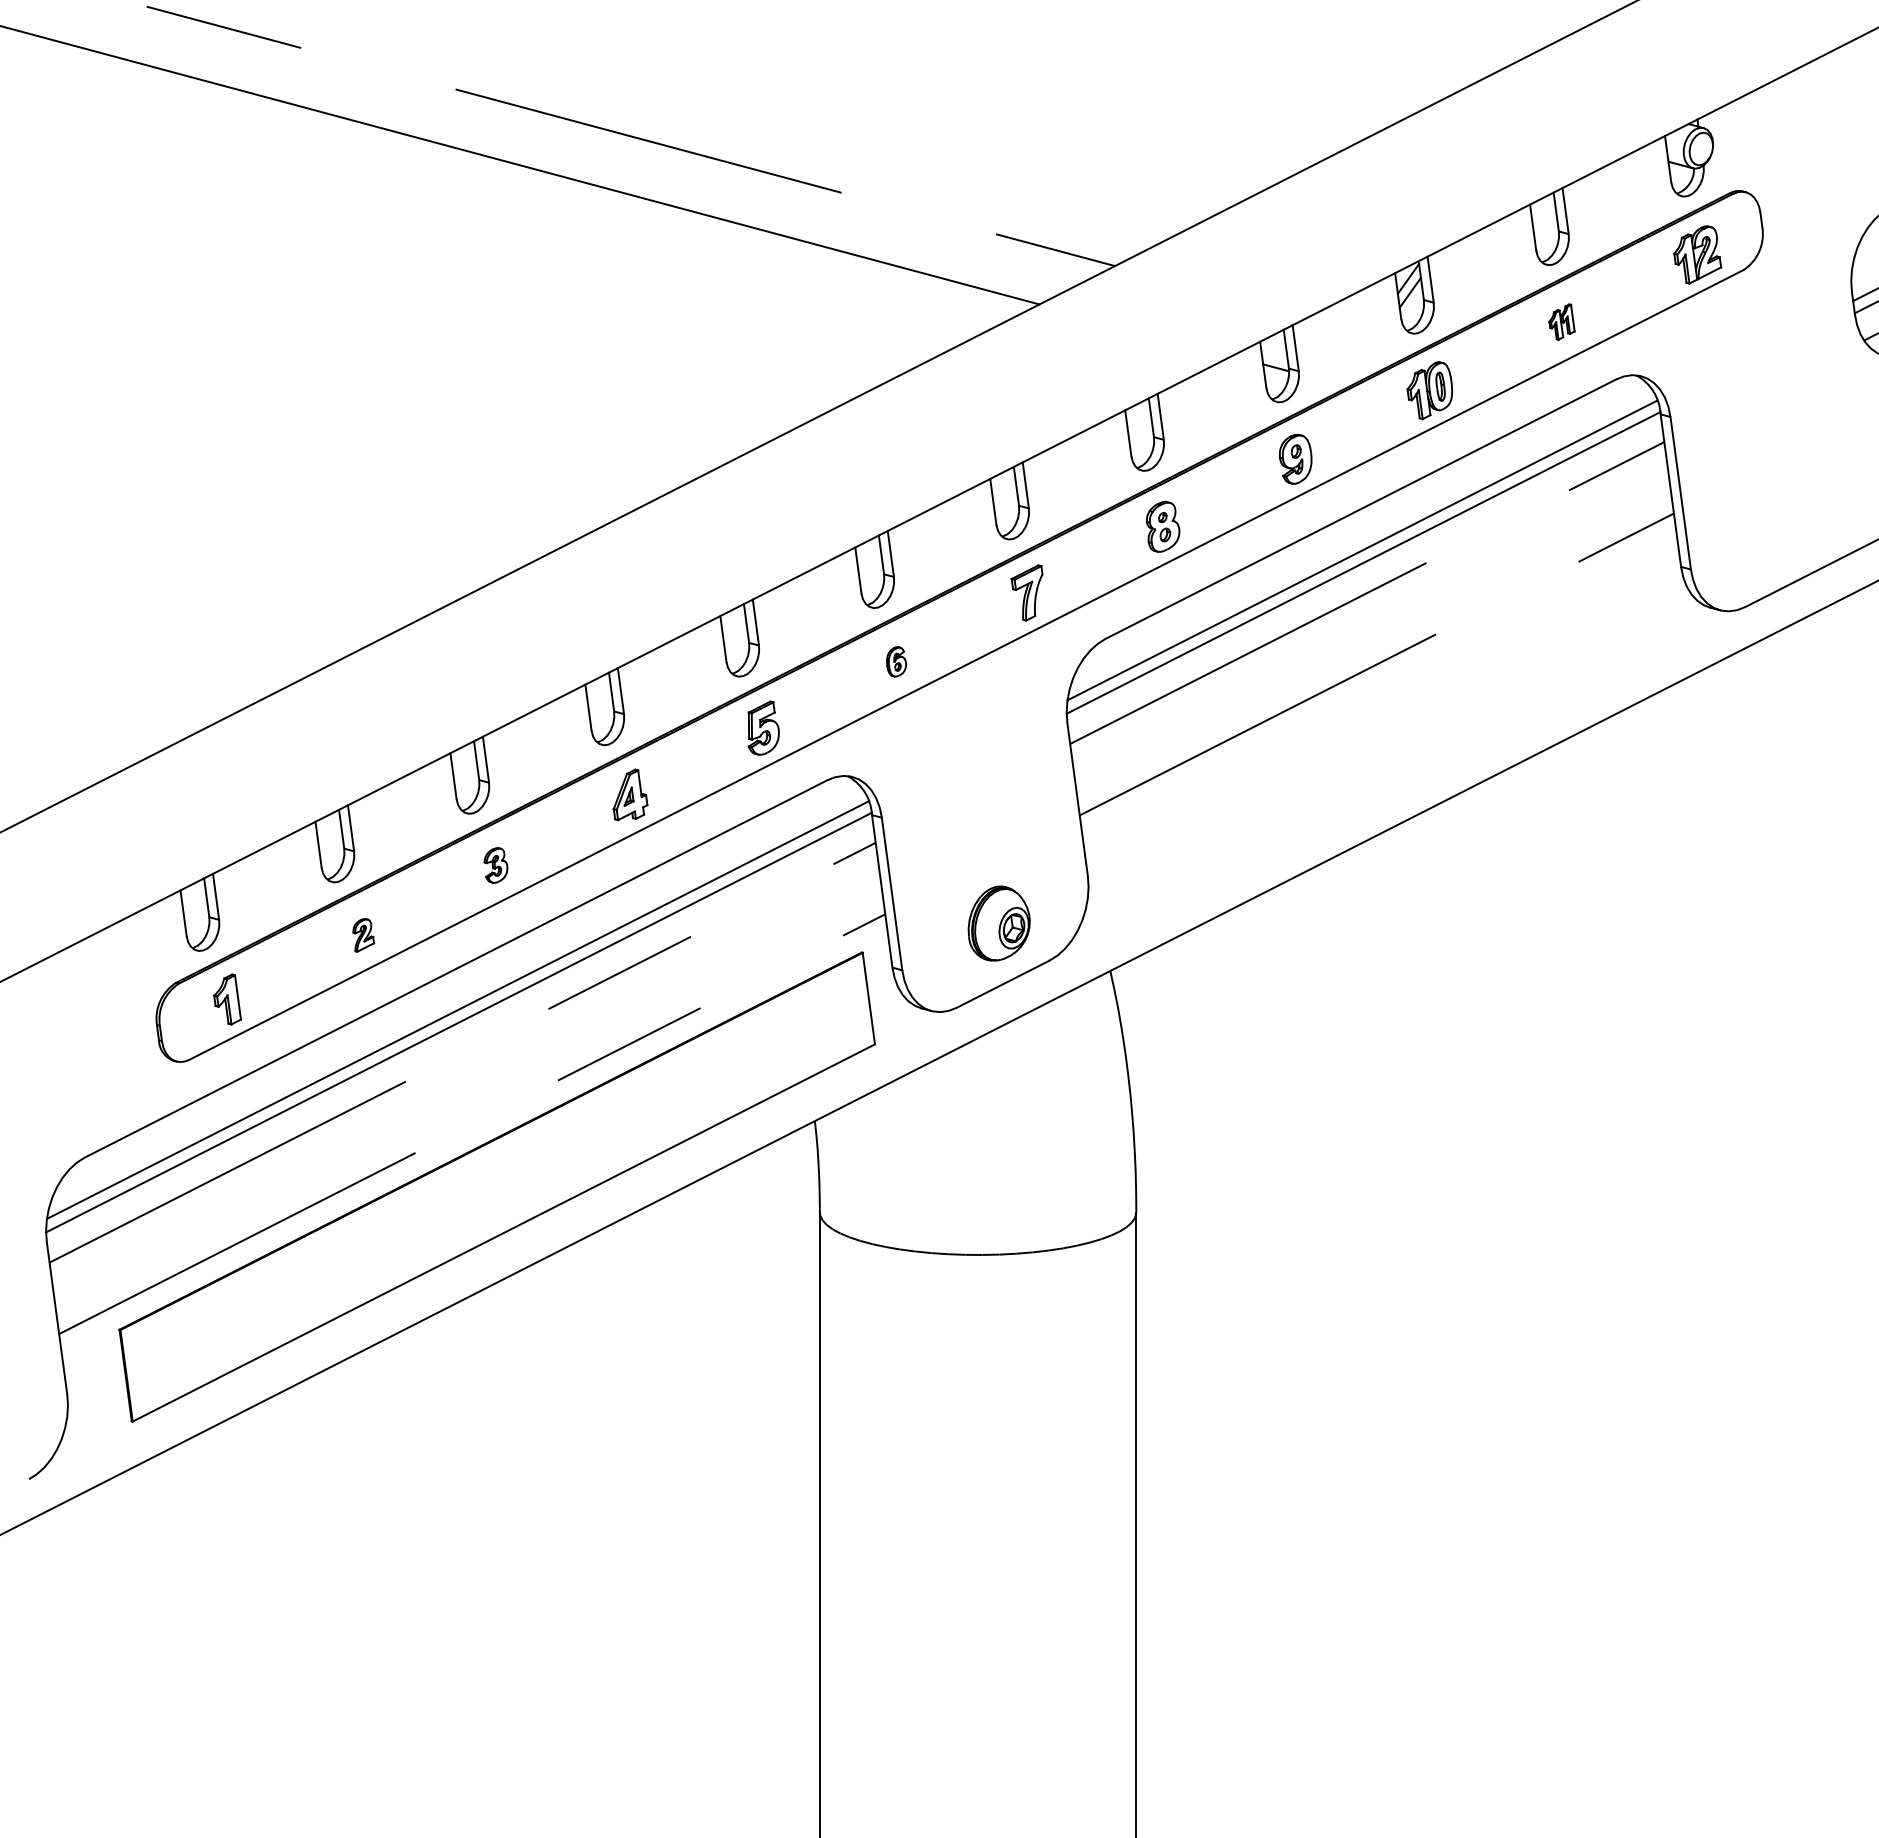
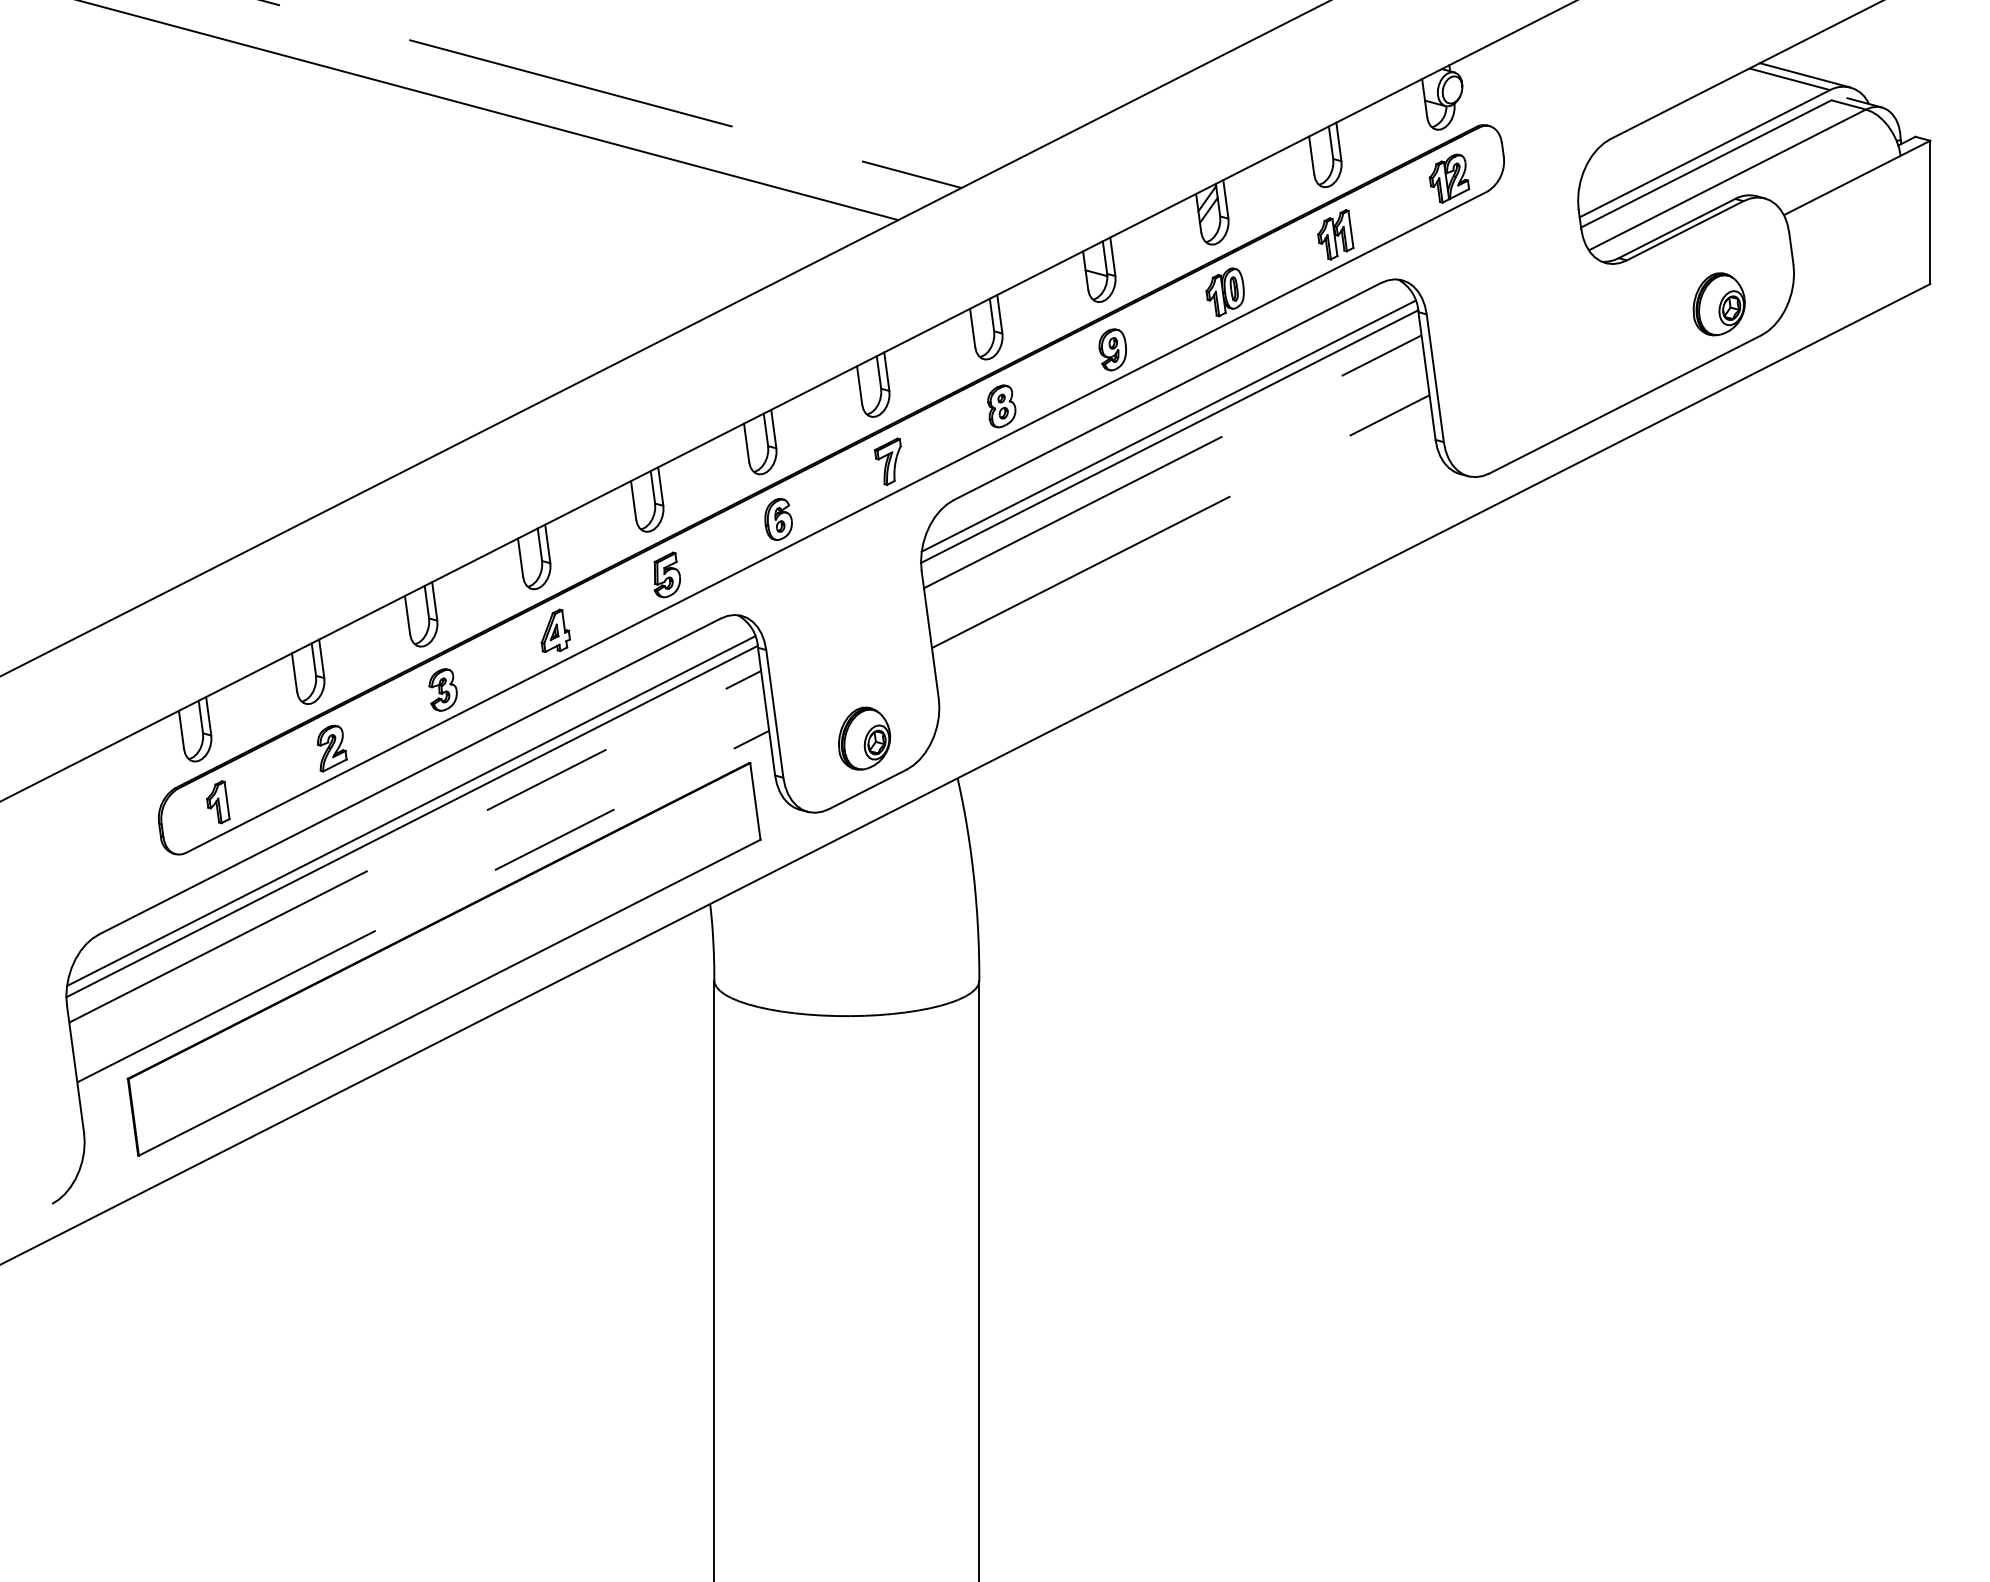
part: (1561, 321) -> (1335, 234), size x1.67
part: (896, 661) -> (778, 519), size x1.67
part: (495, 864) -> (442, 689), size x1.43
part: (363, 935) -> (332, 748), size x1.67

